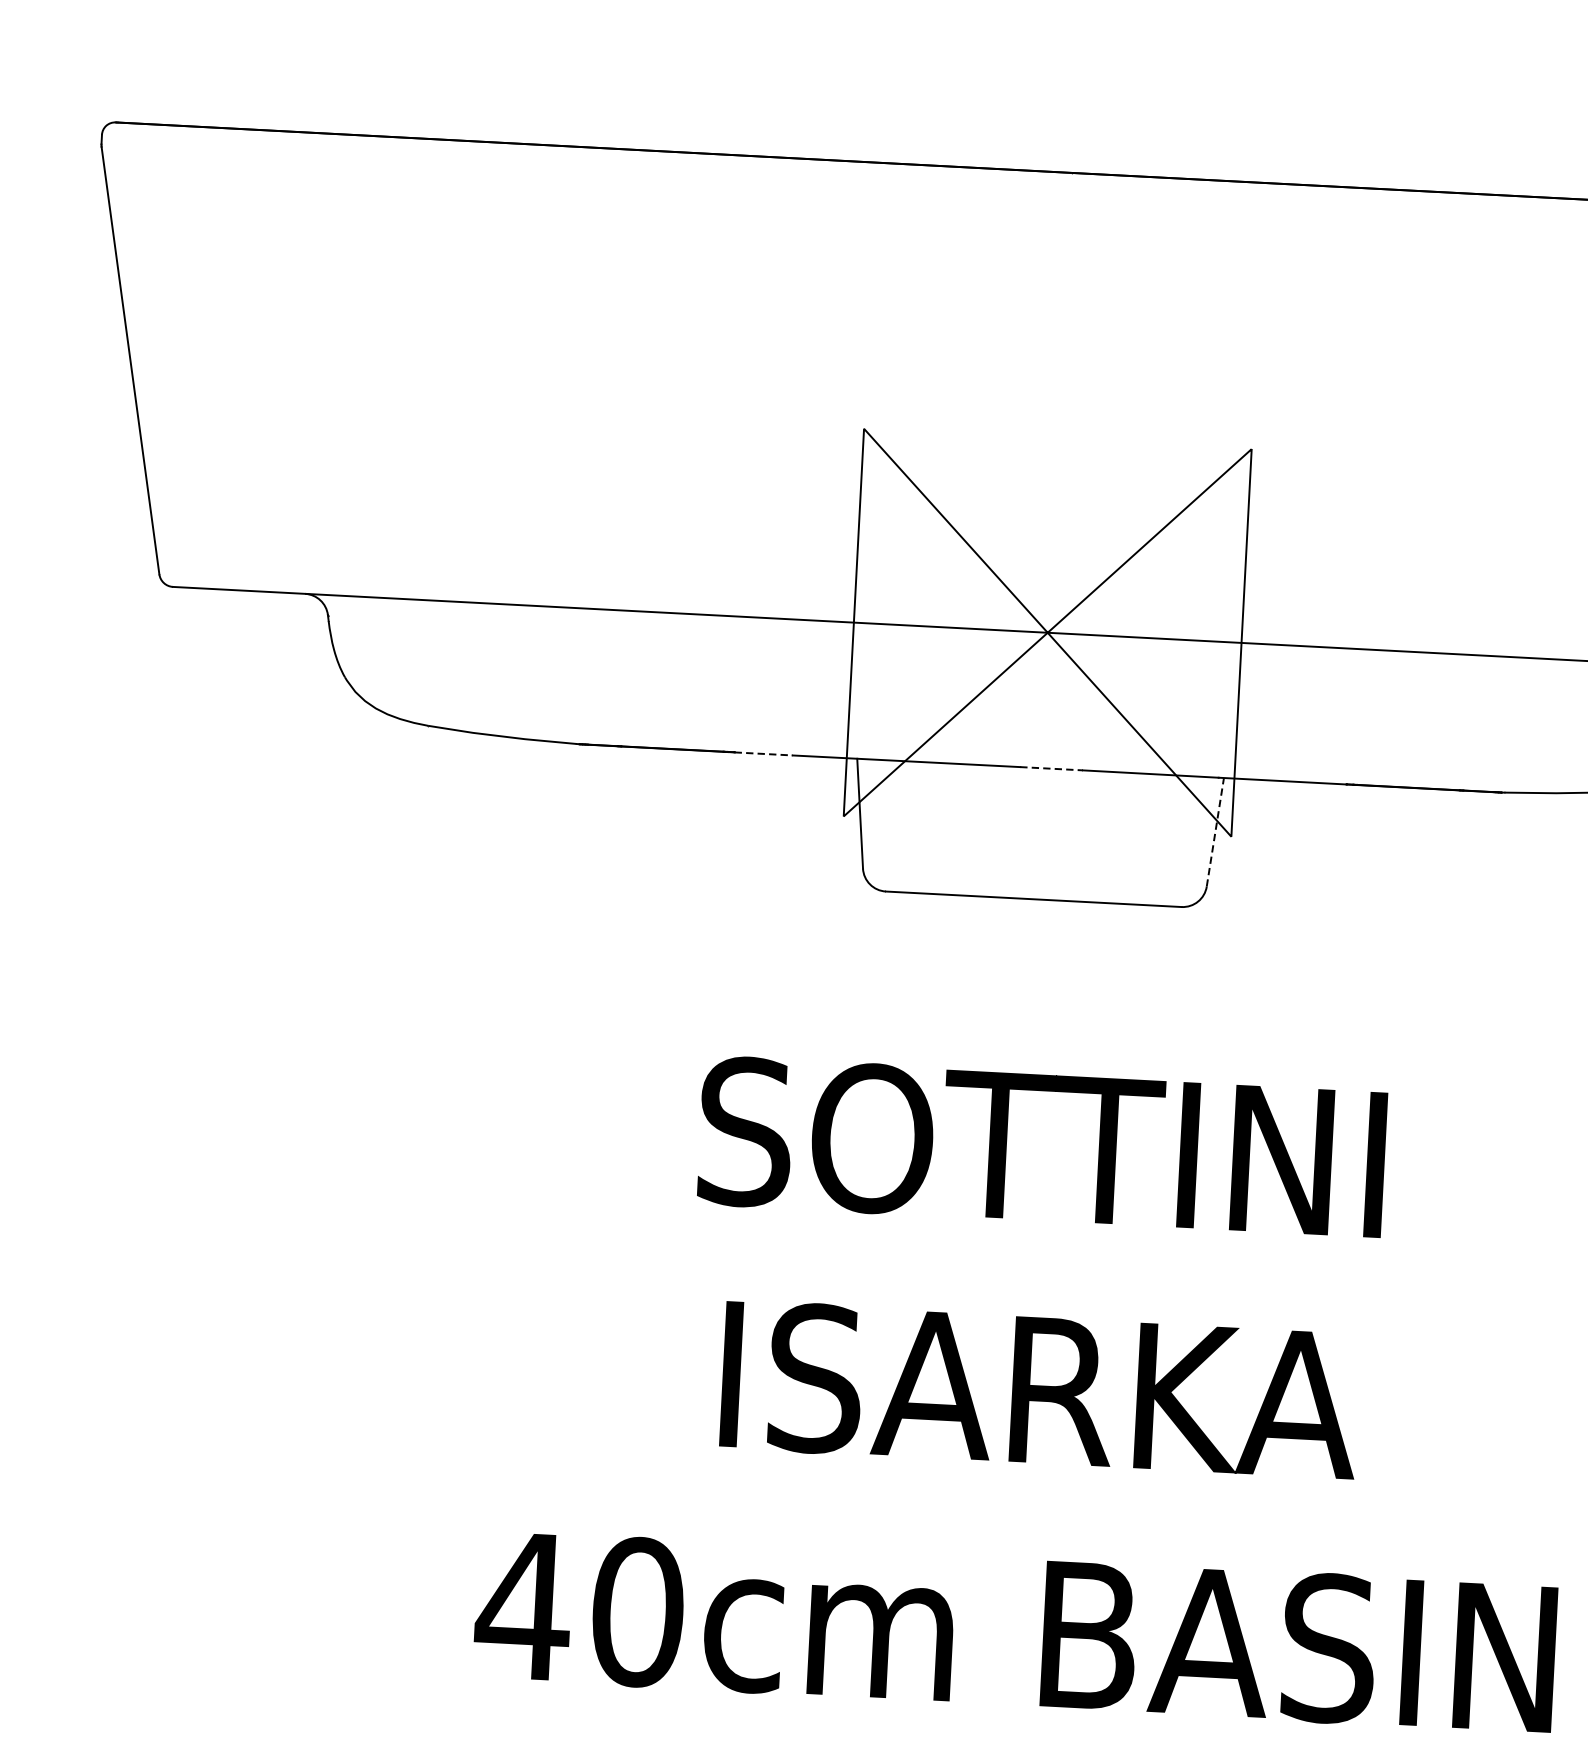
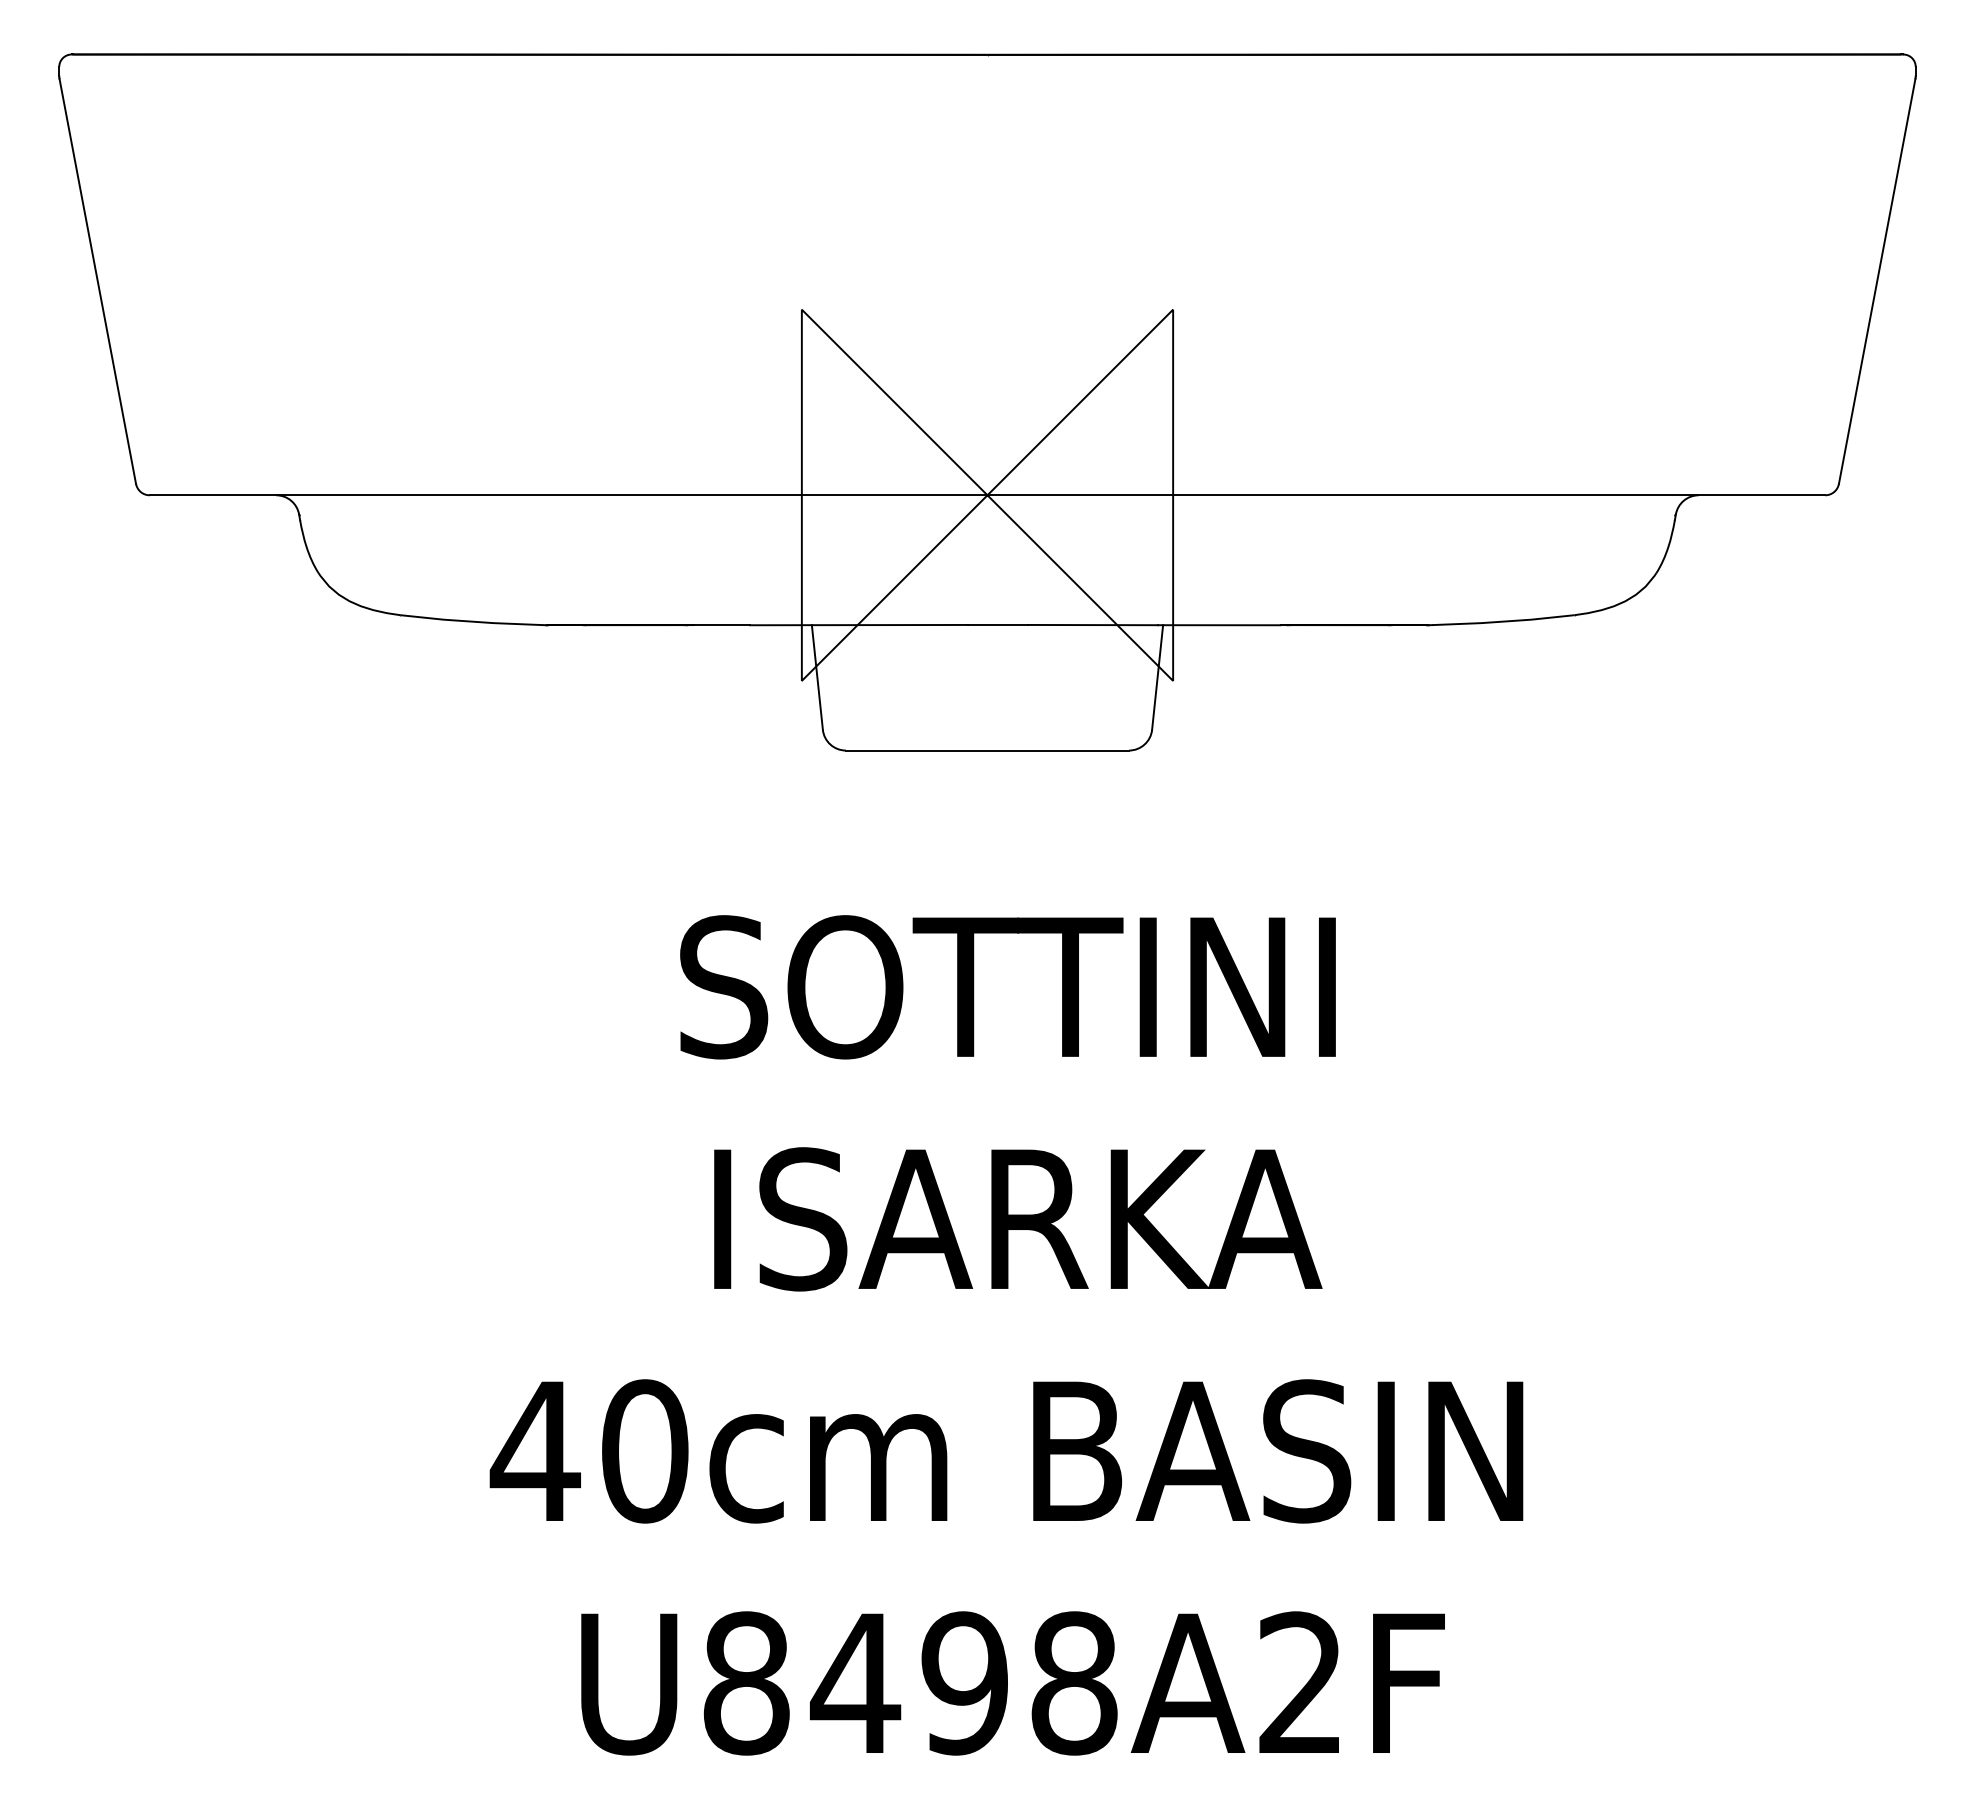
line: (763, 754) -> (722, 625), dashed -> solid
line: (1052, 768) -> (998, 624), dashed -> solid
line: (1215, 832) -> (1157, 677), dashed -> solid

